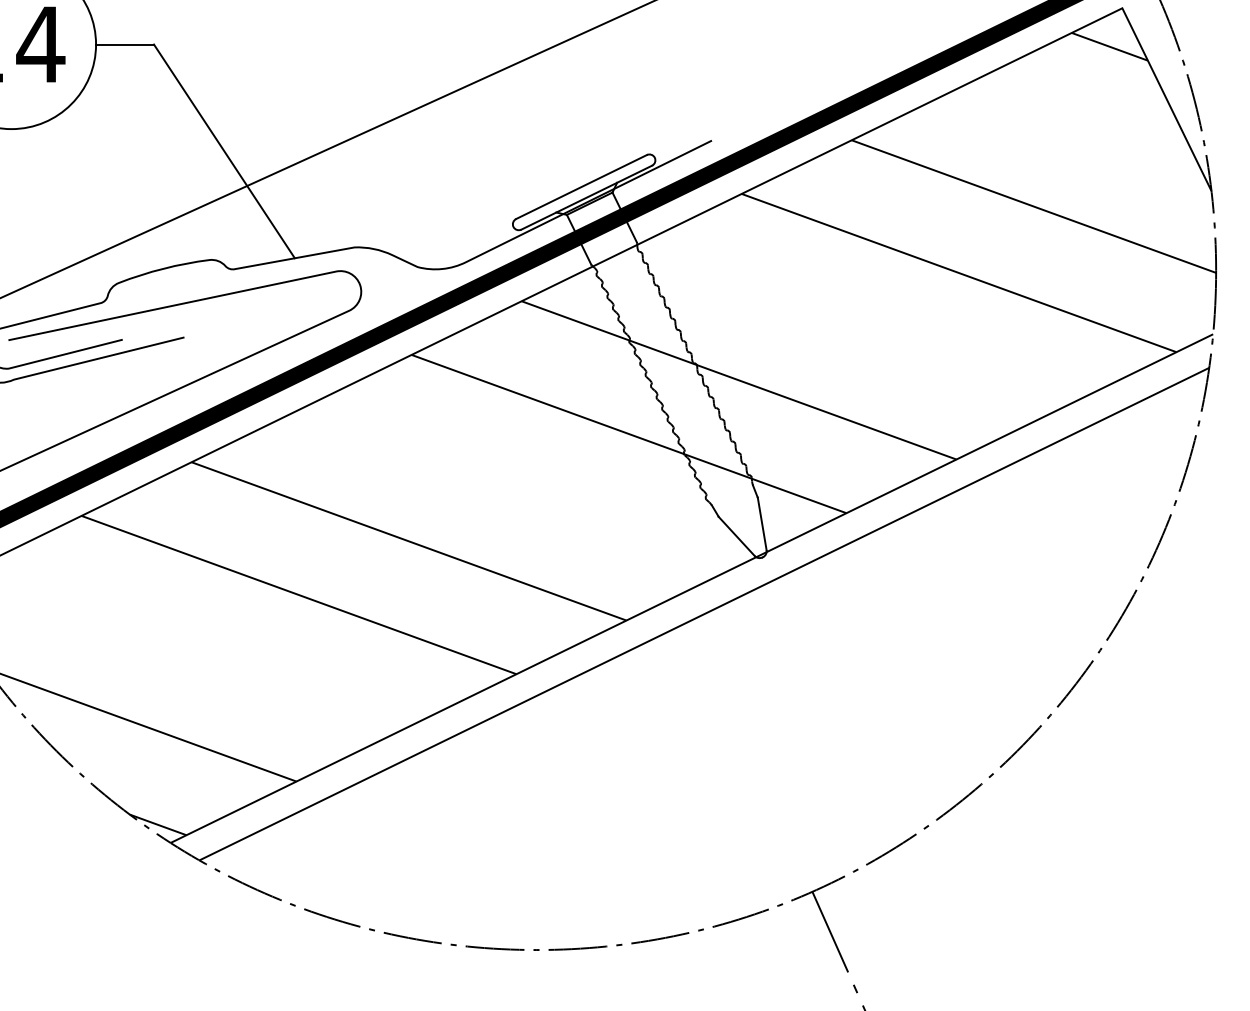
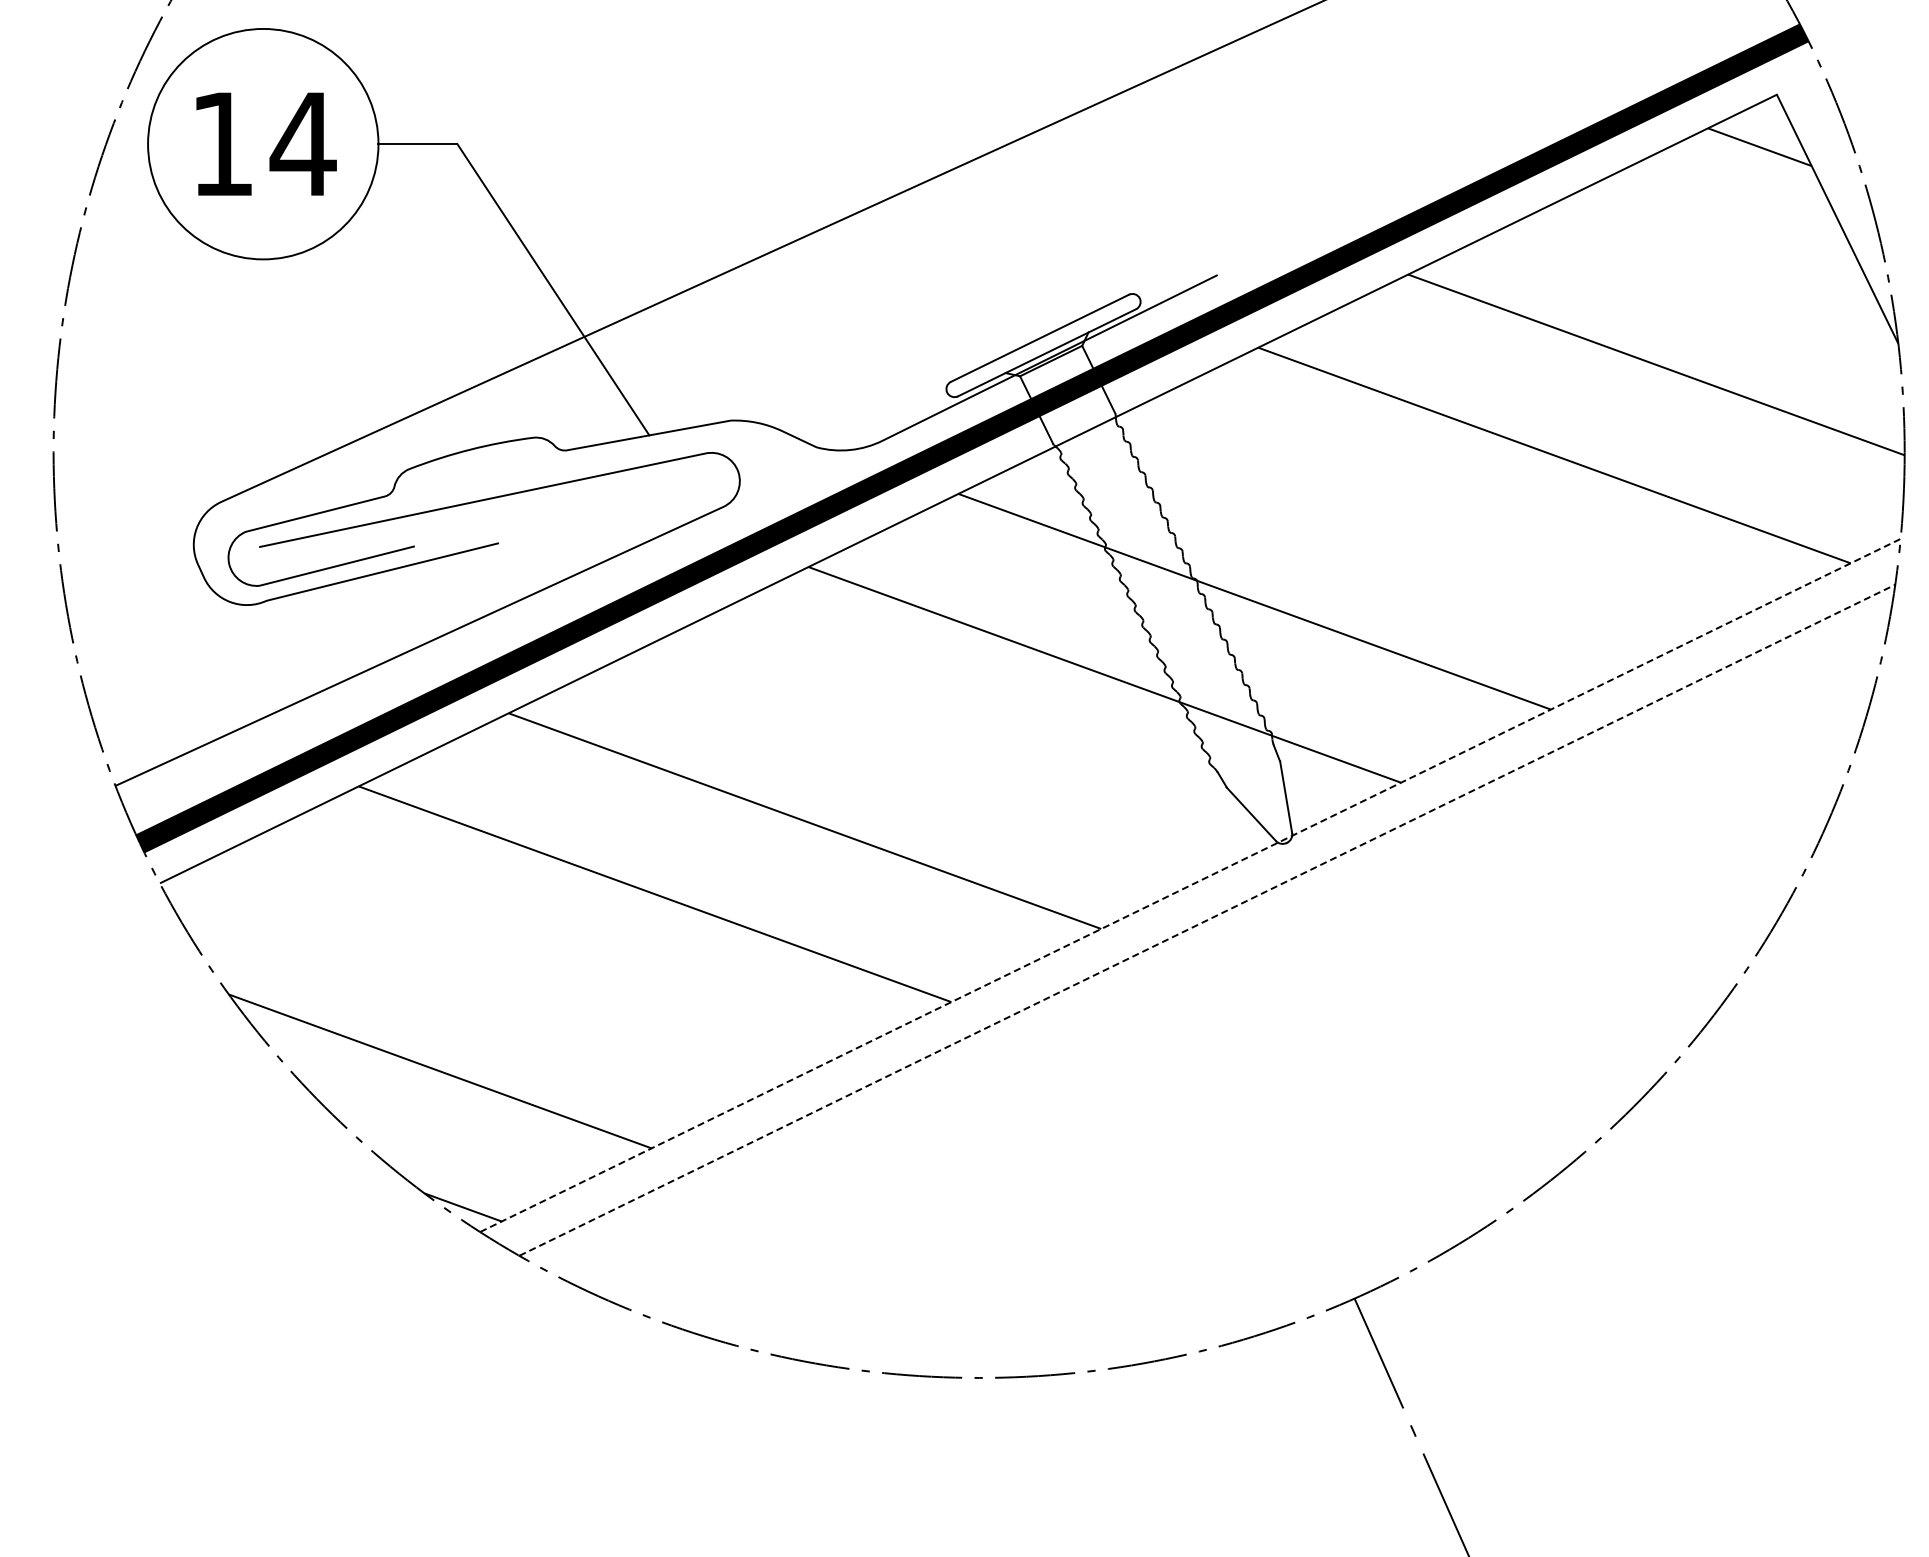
line: (691, 588) -> (1190, 885), solid -> dashed
line: (704, 614) -> (1207, 920), solid -> dashed

